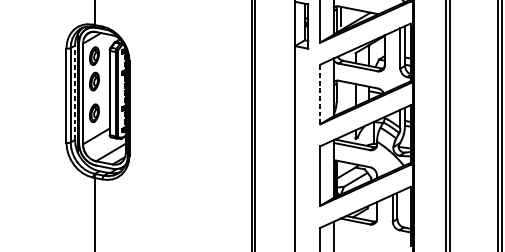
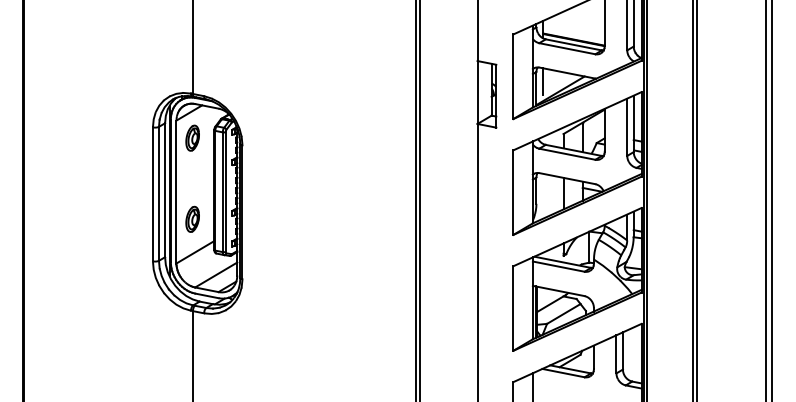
part: (94, 81) -> (192, 173), removed
line: (75, 92) -> (165, 190), dashed -> solid
line: (320, 94) -> (513, 192), dashed -> solid

